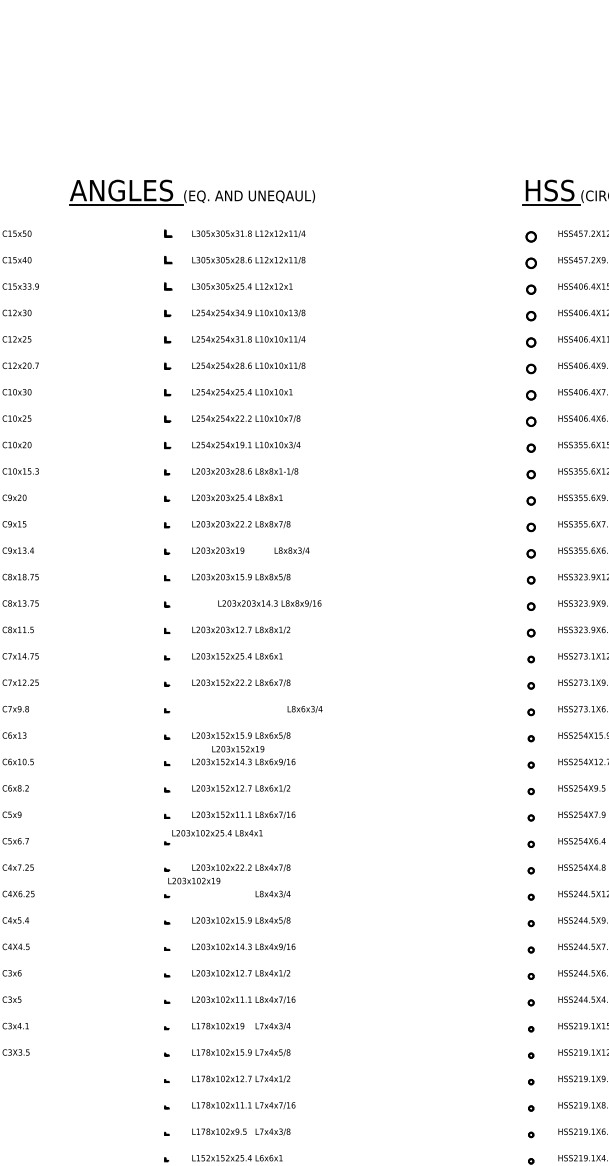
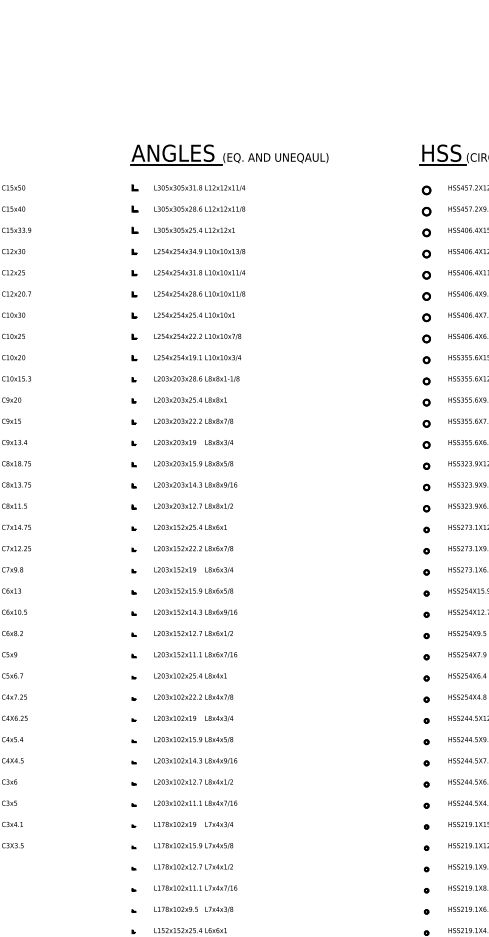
part: (192, 192) -> (230, 154), moved
text: (291, 550) -> (218, 442), moved
text: (269, 603) -> (195, 484), moved
text: (304, 709) -> (218, 570), moved
text: (238, 749) -> (175, 570), moved
text: (217, 833) -> (190, 676), moved
text: (194, 880) -> (175, 717), moved

